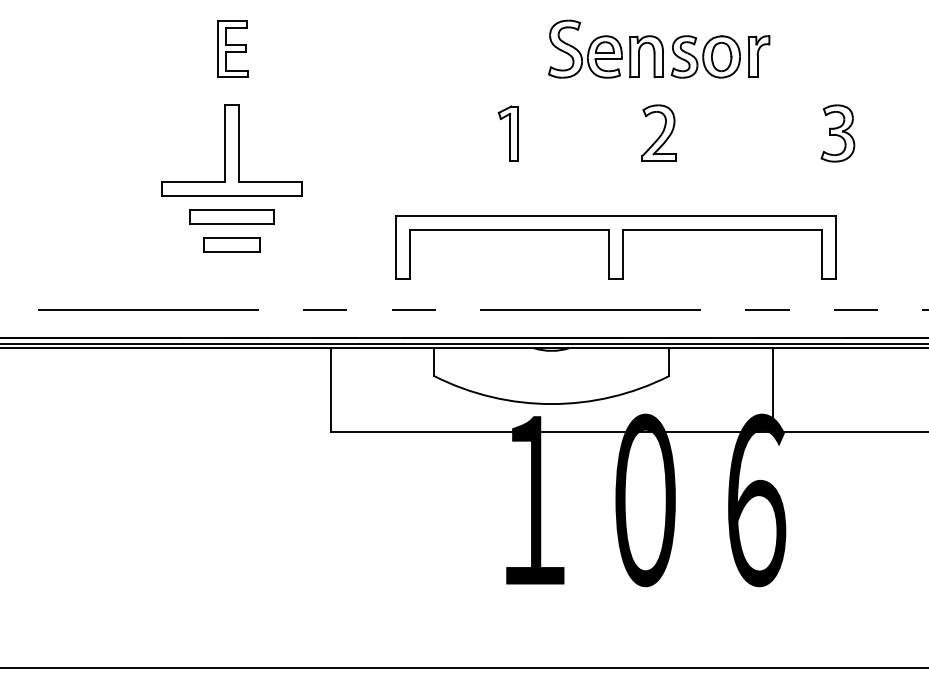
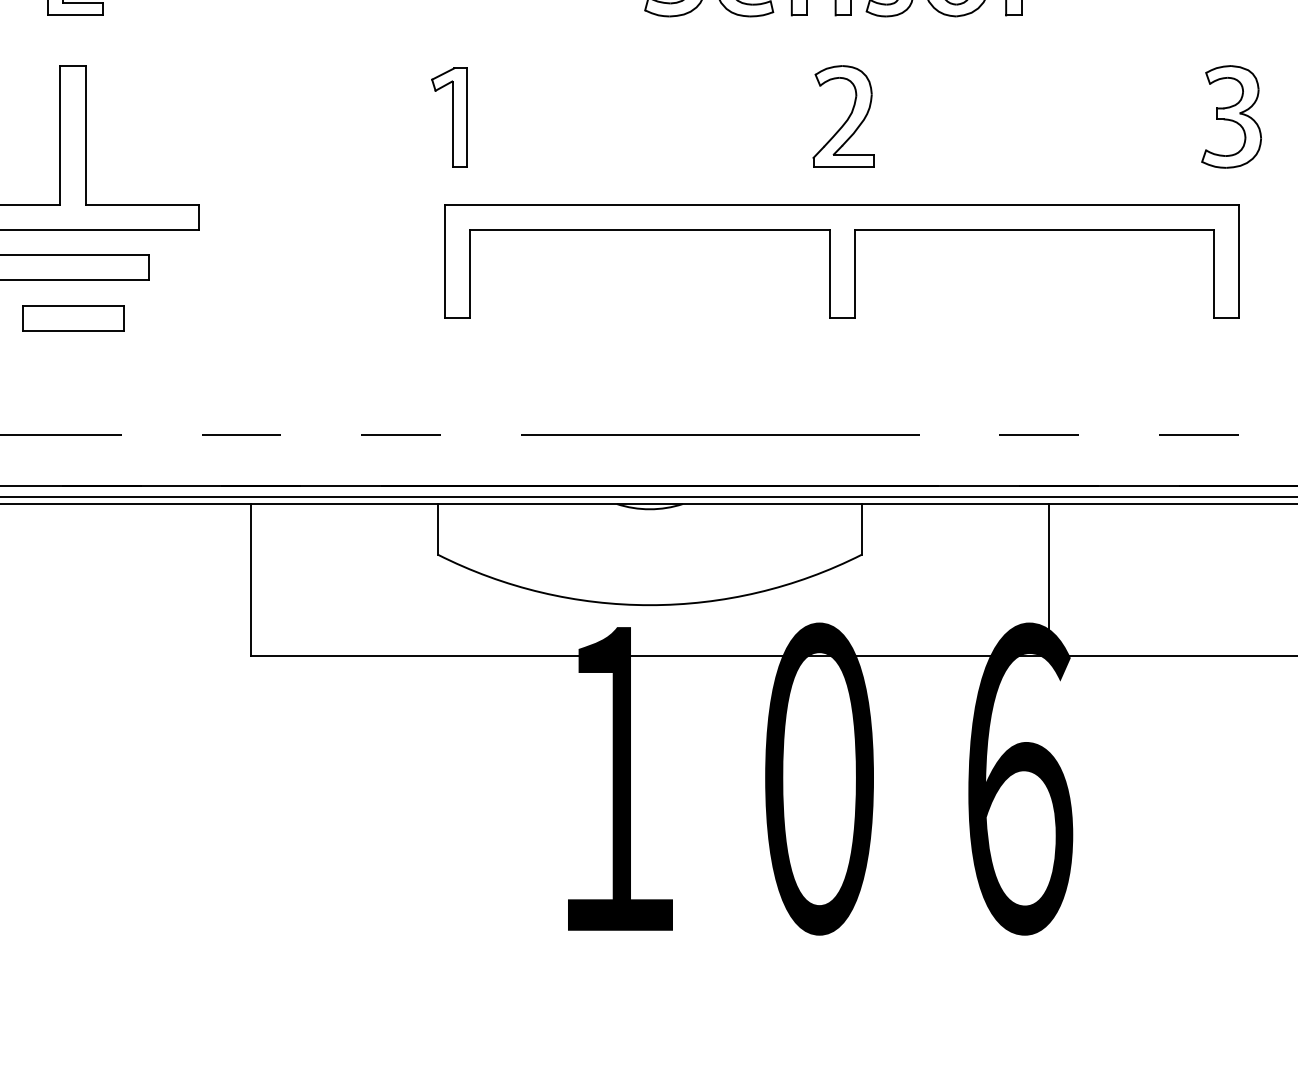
part: (507, 133) -> (447, 116), moved
part: (837, 133) -> (1230, 116), moved
part: (615, 247) -> (840, 261), moved

